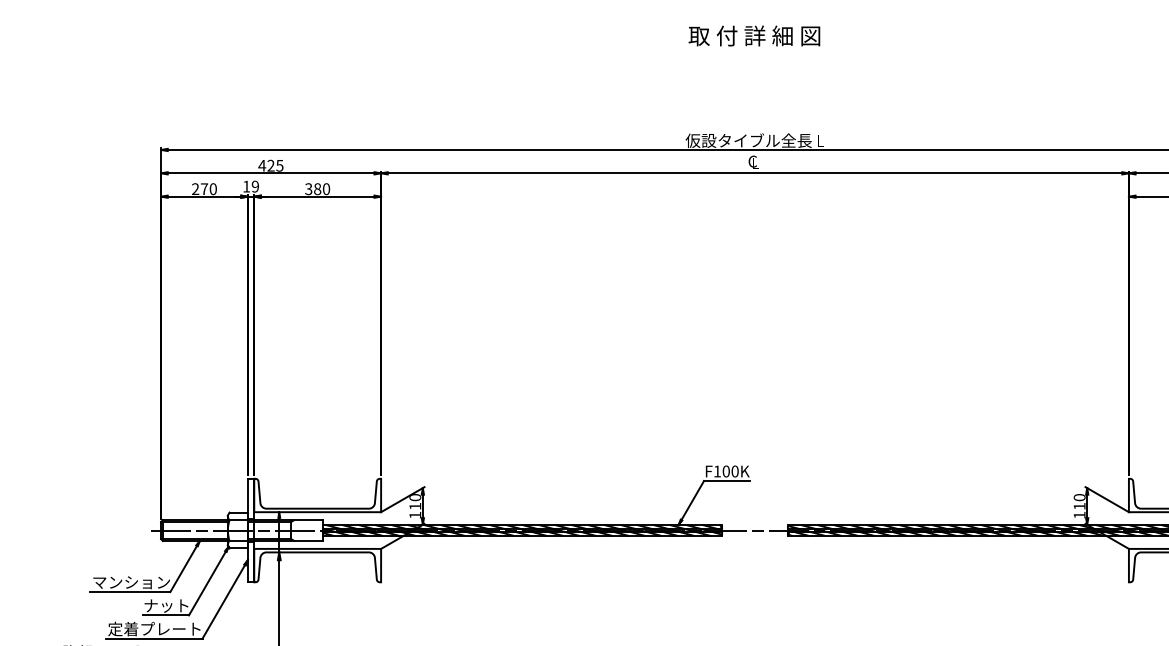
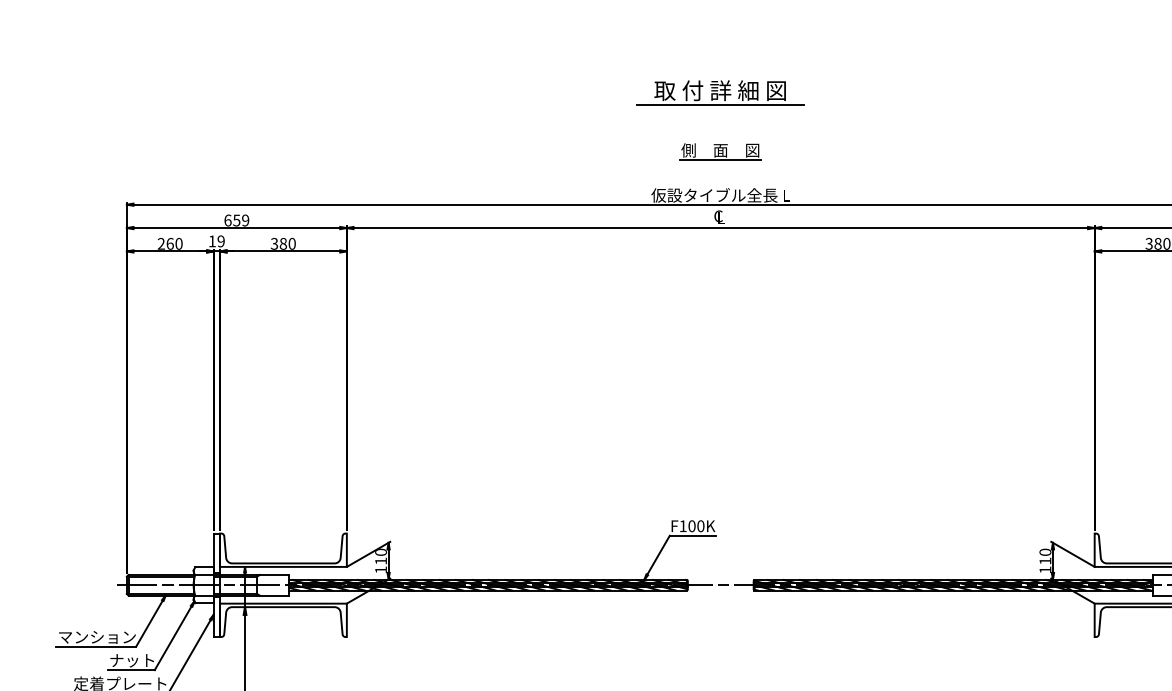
line: (754, 49) -> (720, 104), added
part: (754, 96) -> (720, 151), added
text: (270, 165) -> (236, 220), 425 -> 659
text: (203, 188) -> (169, 243), 270 -> 260

